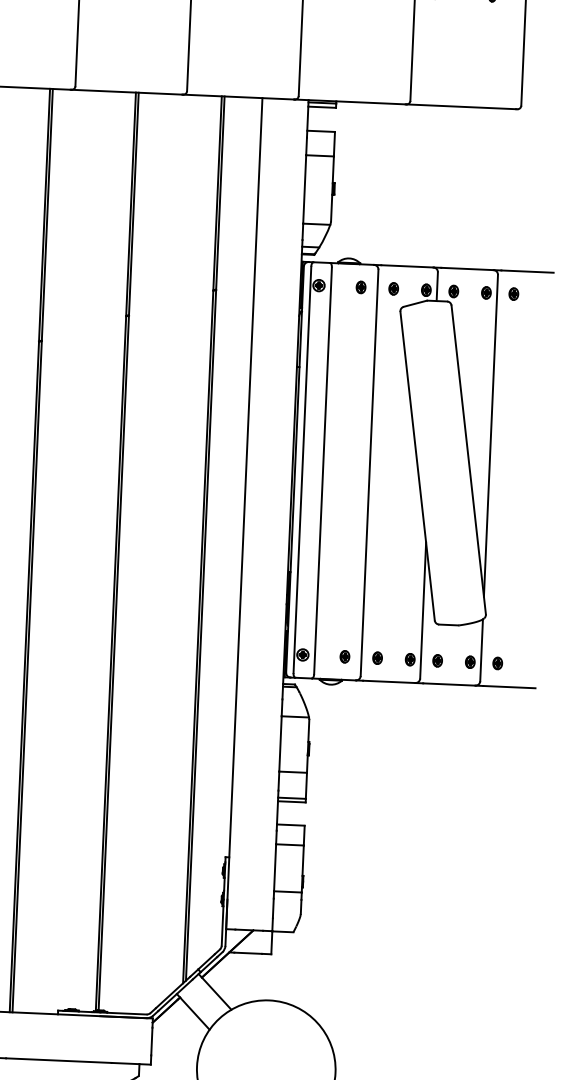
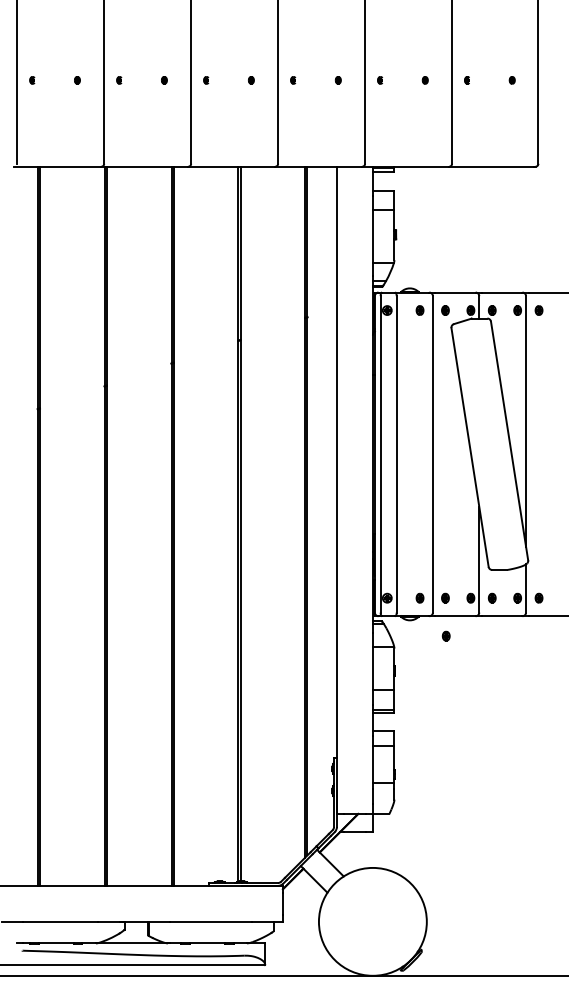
part: (375, 706) -> (445, 635), added

